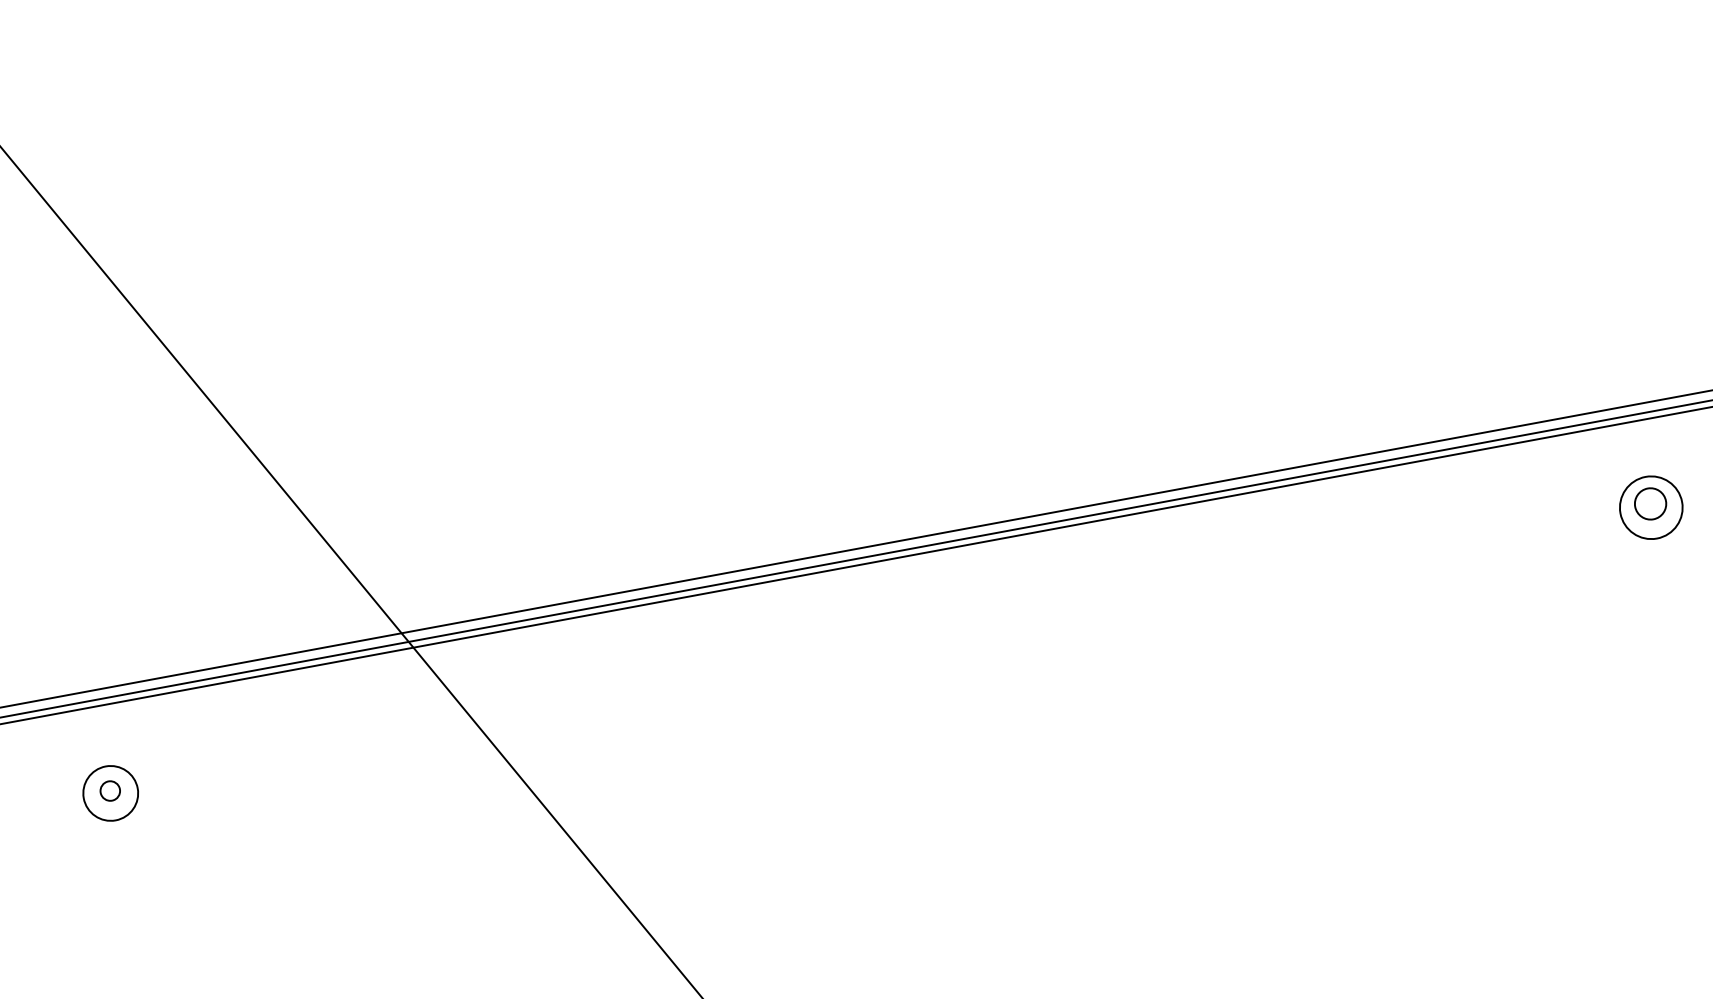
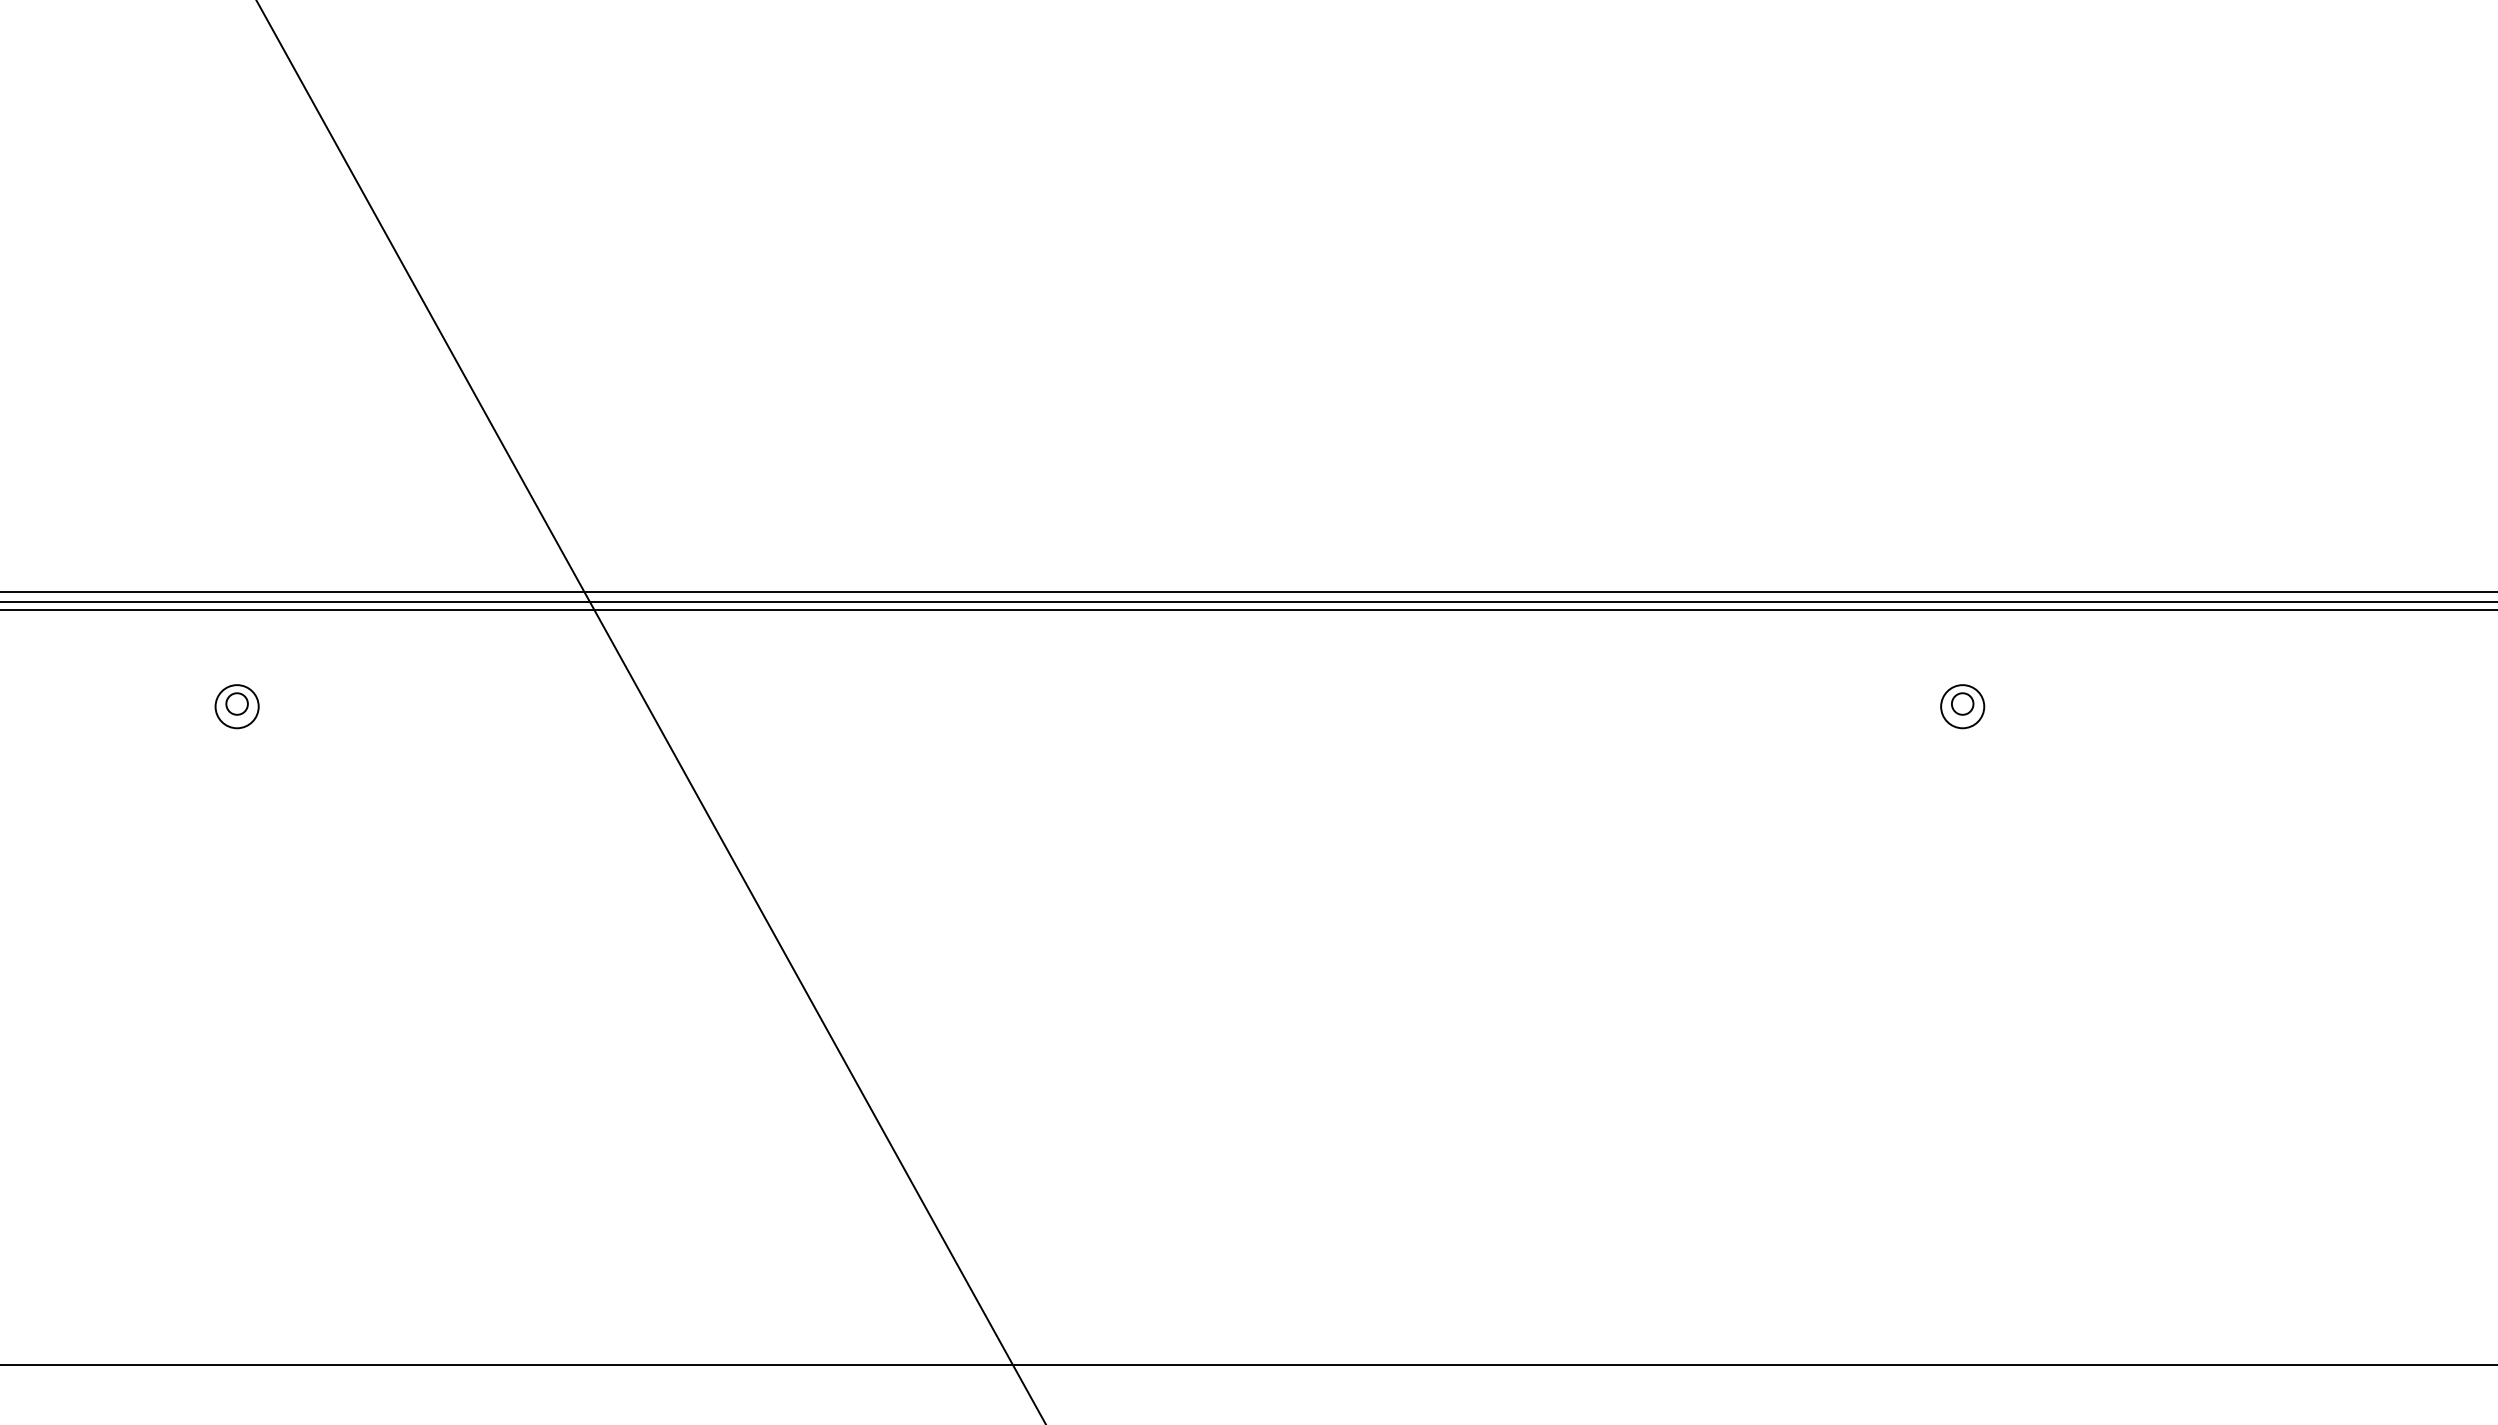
part: (1651, 507) -> (1962, 706), size x0.62
circle: (110, 793) -> (236, 706), size x0.71

